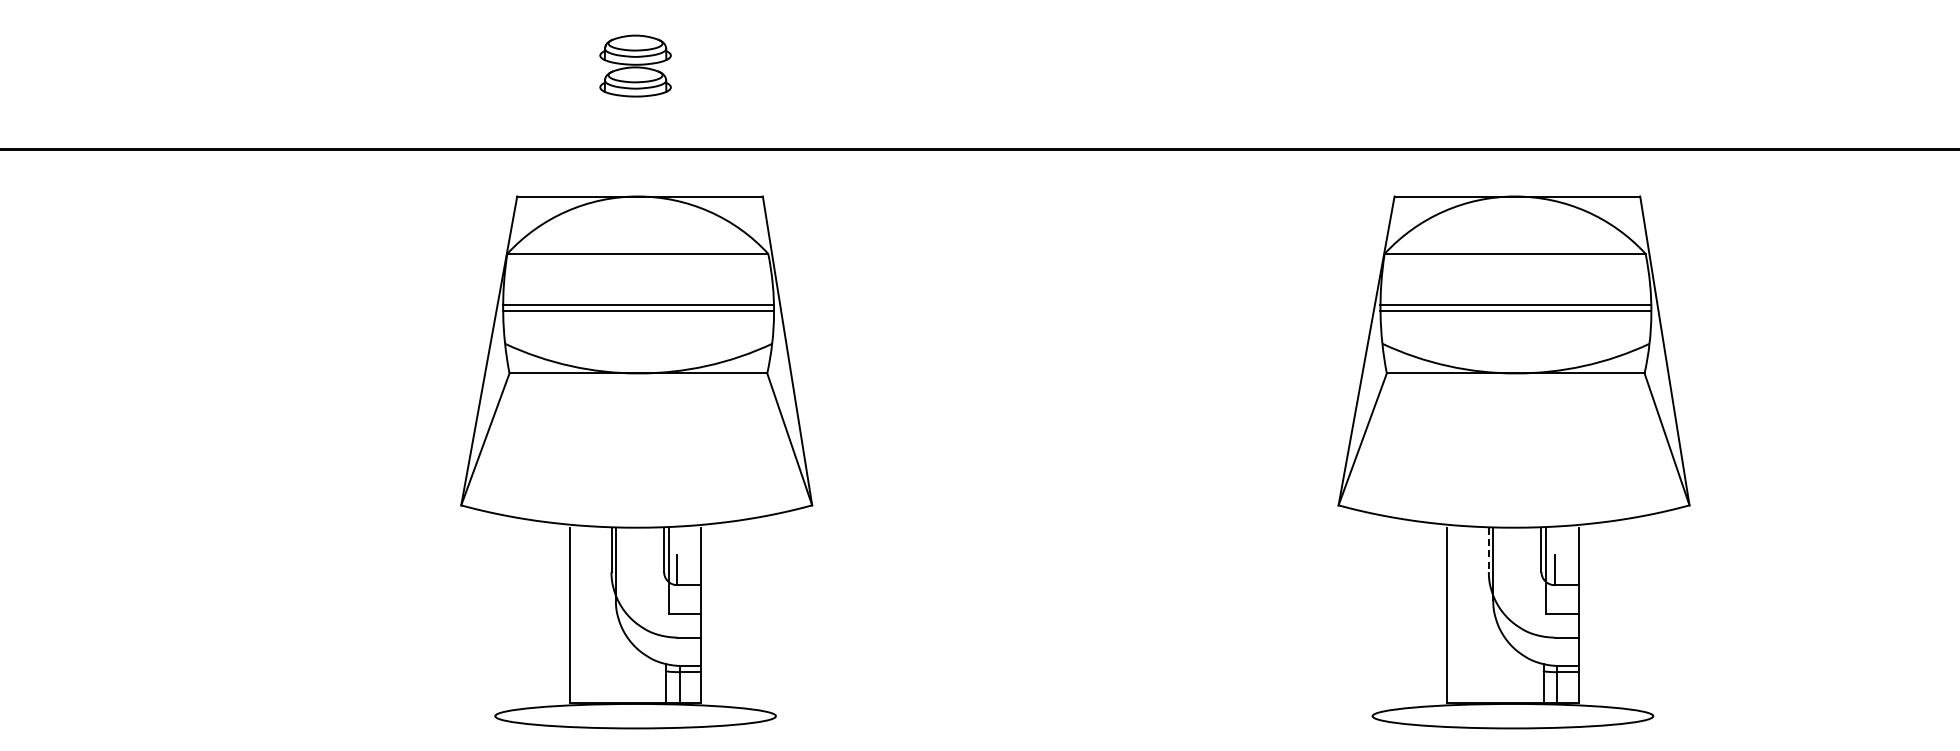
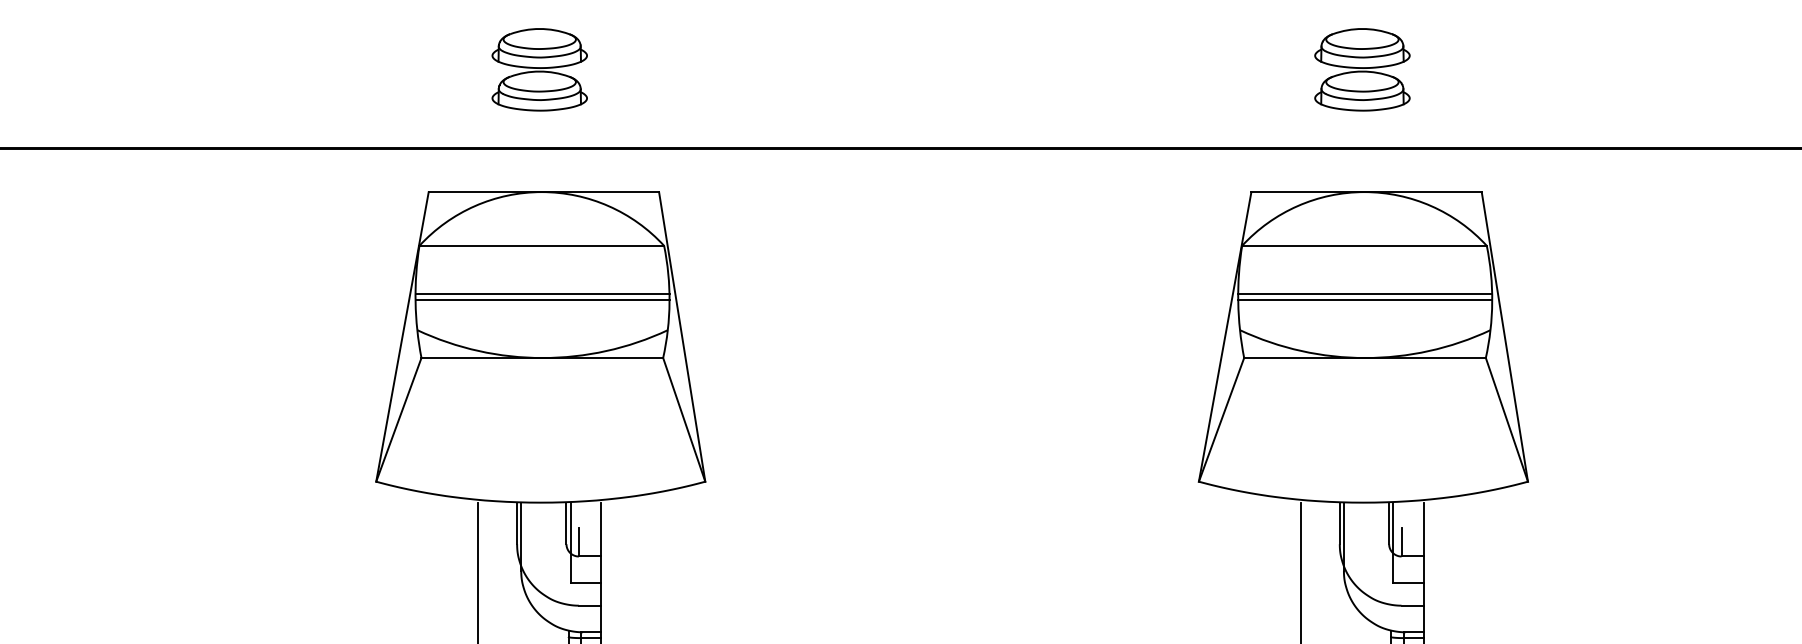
part: (635, 65) -> (539, 69), size x1.43
part: (1512, 65) -> (1361, 69), added
line: (1488, 550) -> (1339, 524), dashed -> solid

